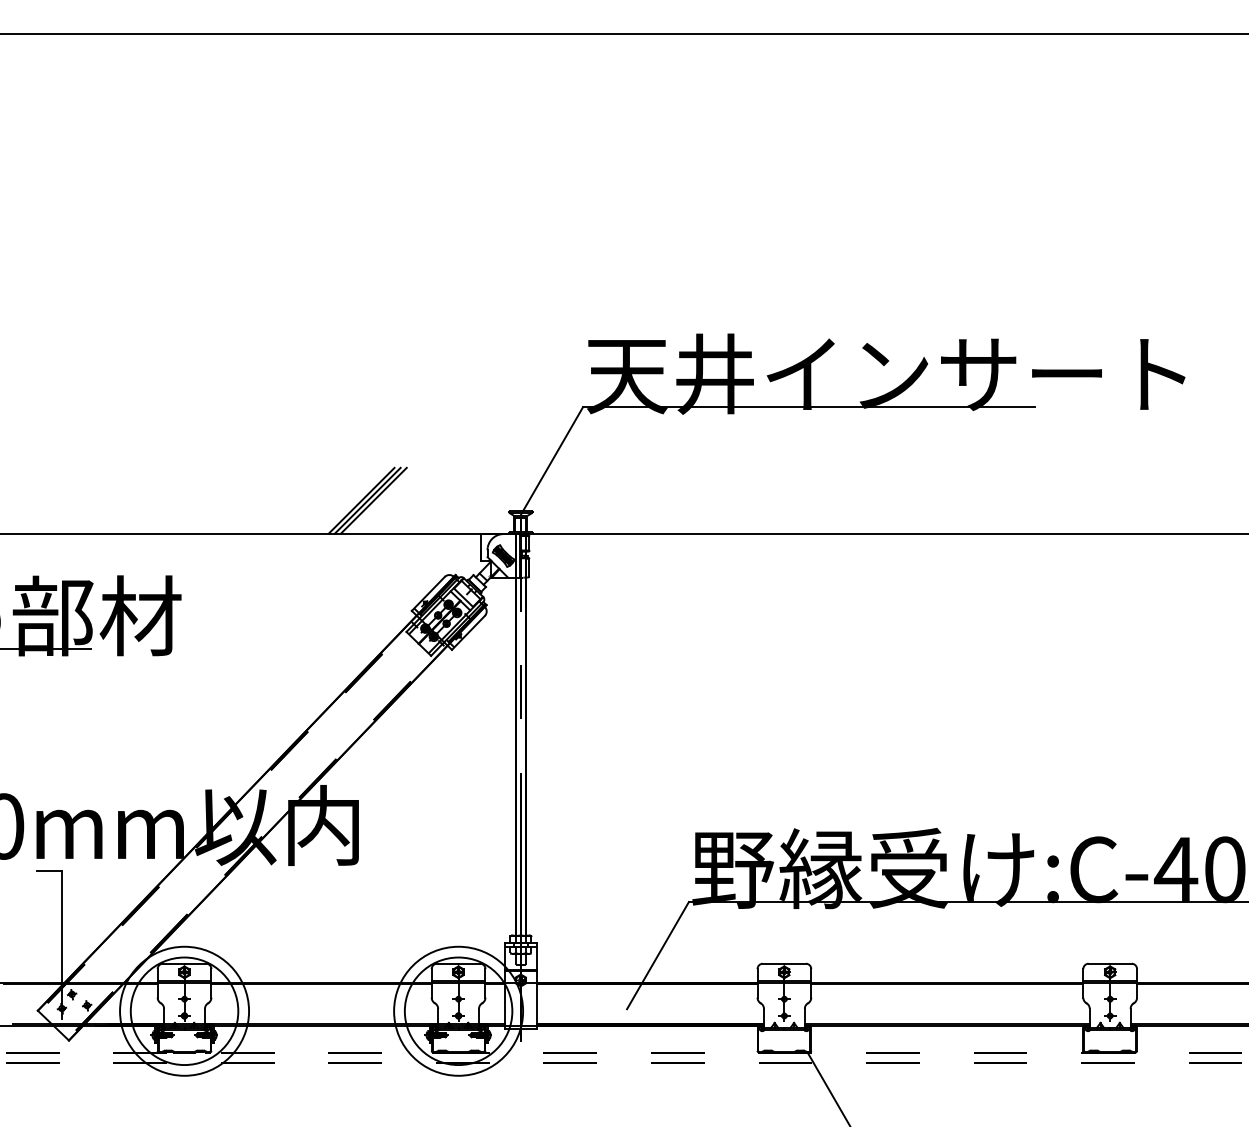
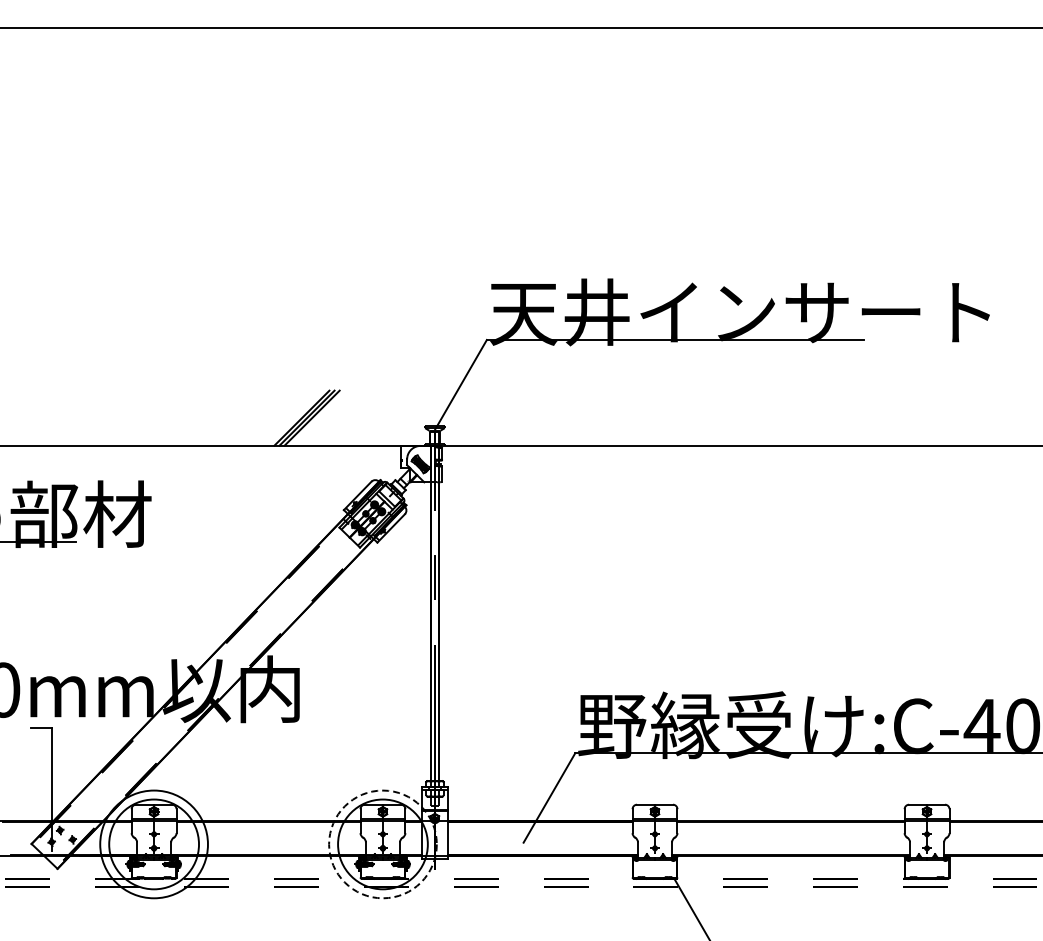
circle: (458, 1011) -> (382, 844), solid -> dashed

